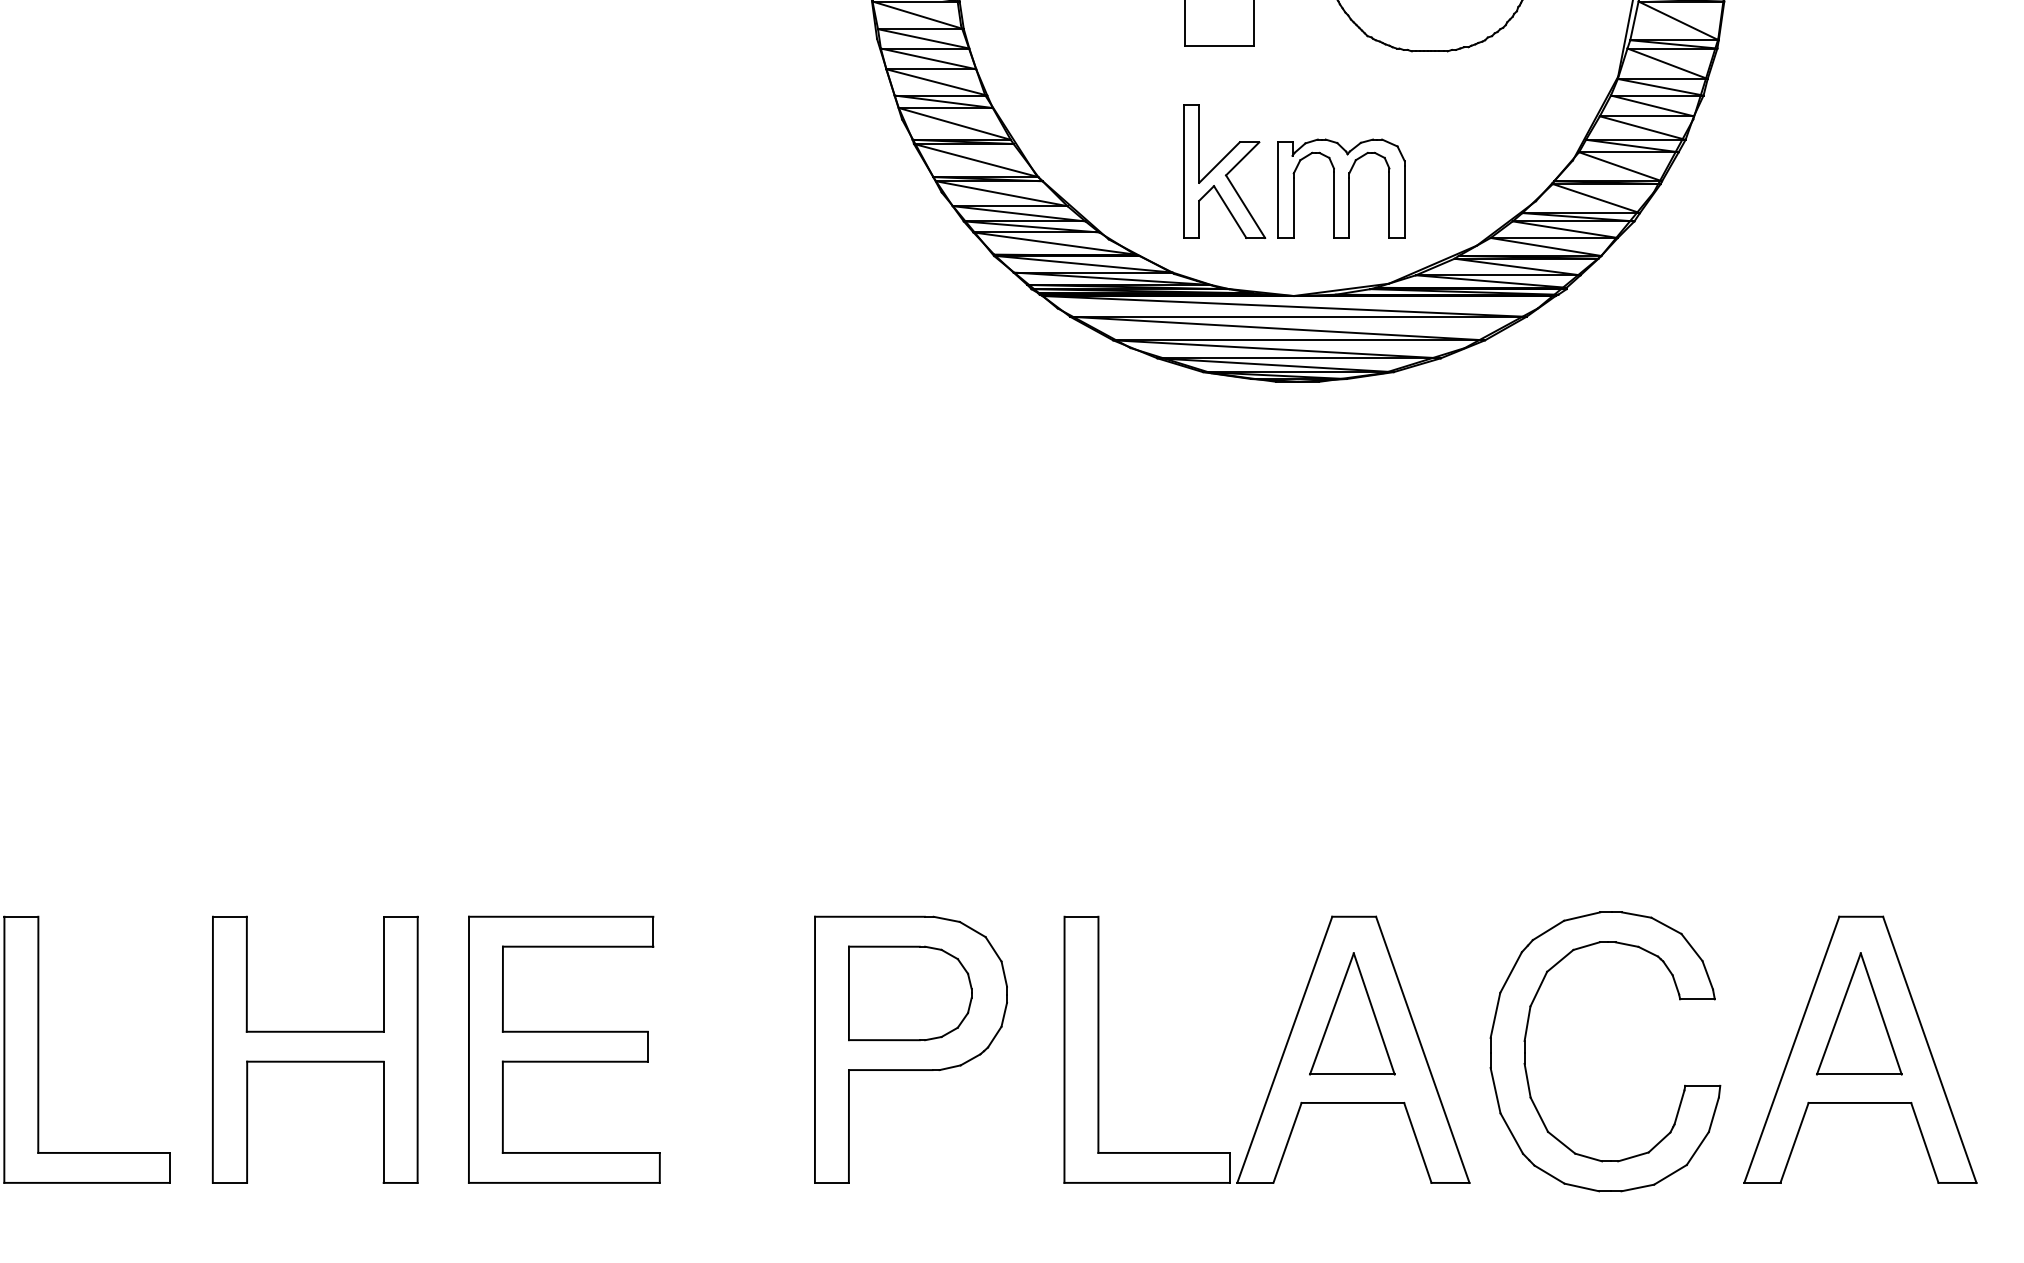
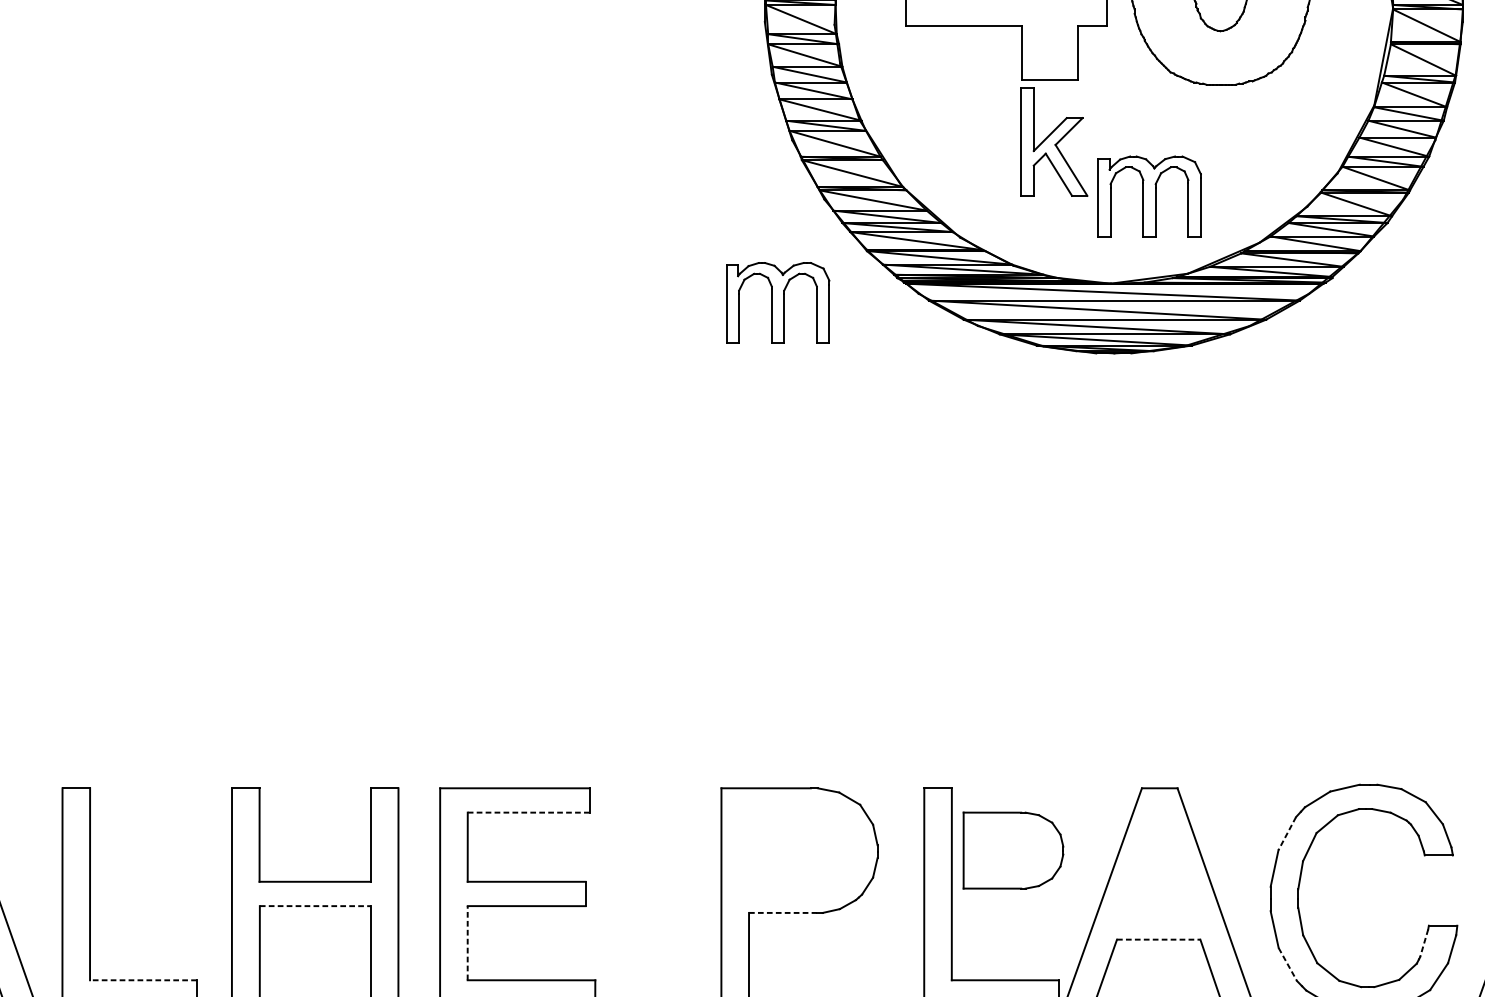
part: (1224, 171) -> (1054, 141), moved
part: (884, 319) -> (777, 302), added
line: (578, 946) -> (529, 812), solid -> dashed
line: (1510, 973) -> (1286, 834), solid -> dashed
part: (910, 993) -> (1013, 850), moved
part: (1352, 1013) -> (1158, 866), removed
line: (315, 1061) -> (315, 905), solid -> dashed
line: (890, 1070) -> (782, 913), solid -> dashed
line: (1353, 1102) -> (1159, 939), solid -> dashed
line: (502, 1107) -> (467, 943), solid -> dashed
line: (1679, 1107) -> (1424, 943), solid -> dashed
line: (1512, 1133) -> (1288, 964), solid -> dashed
line: (103, 1152) -> (143, 979), solid -> dashed

